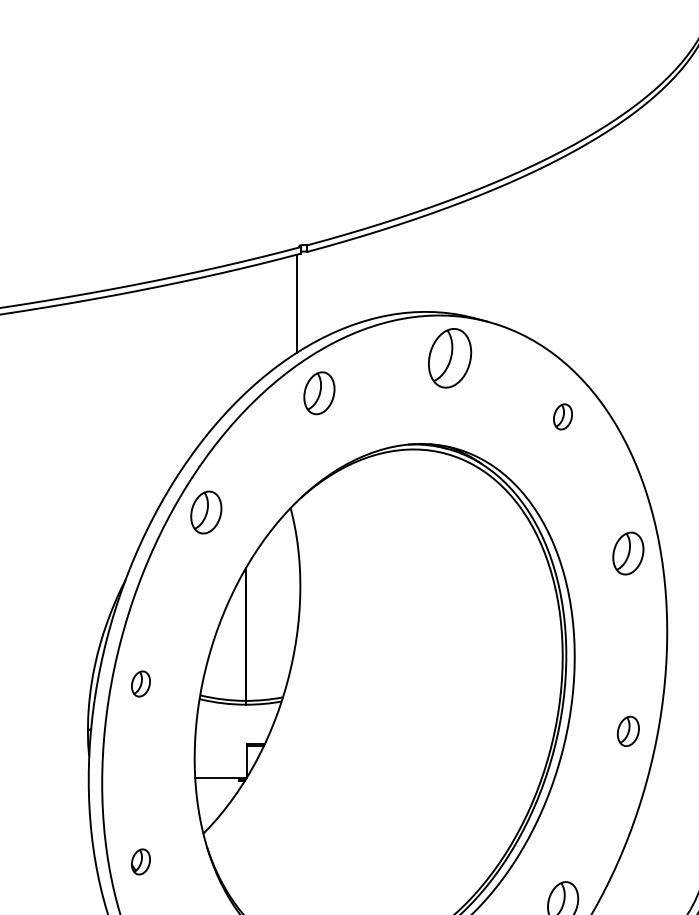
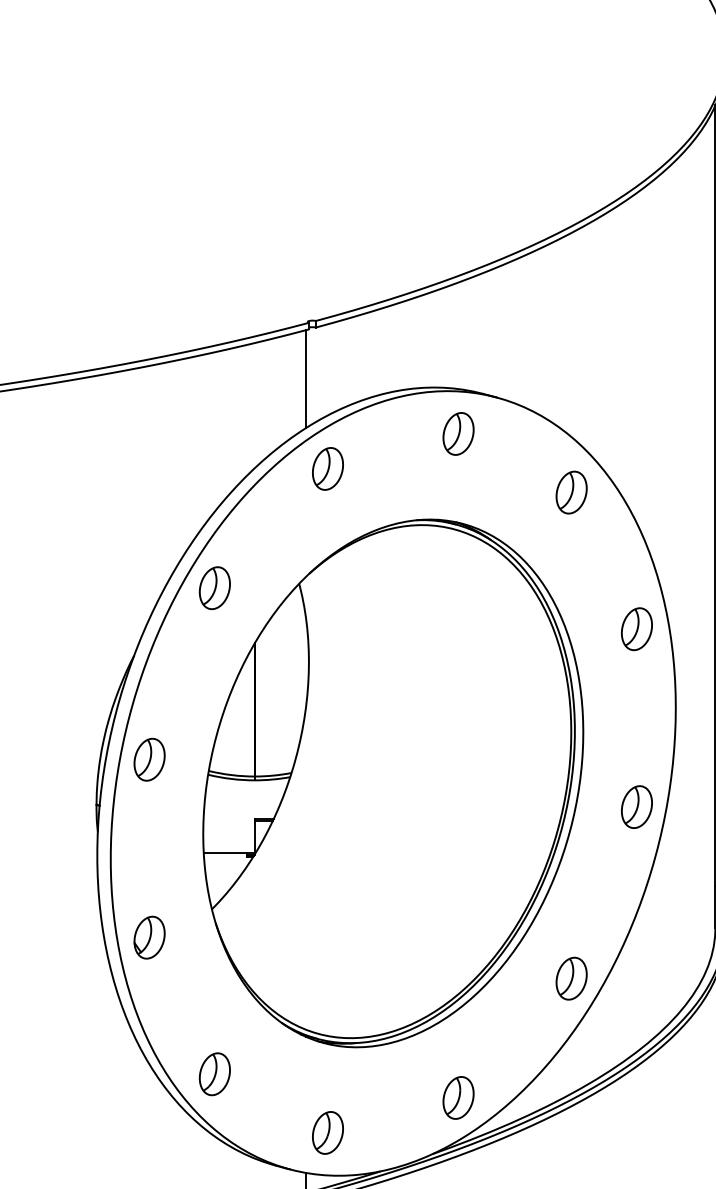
part: (449, 357) -> (458, 433), size x0.71
part: (562, 416) -> (571, 492), size x1.67
part: (140, 683) -> (149, 759), size x1.67
part: (627, 730) -> (636, 806), size x1.43
part: (140, 861) -> (149, 937), size x1.67

